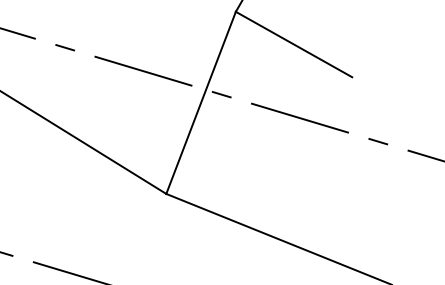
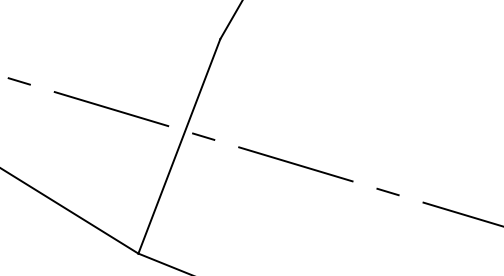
line: (293, 44) -> (288, 77), removed

